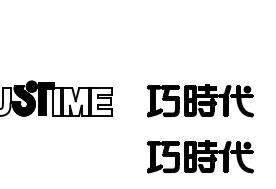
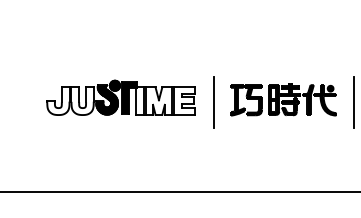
line: (131, 103) -> (214, 102), added
line: (271, 103) -> (354, 102), added
part: (200, 156) -> (283, 155), removed

